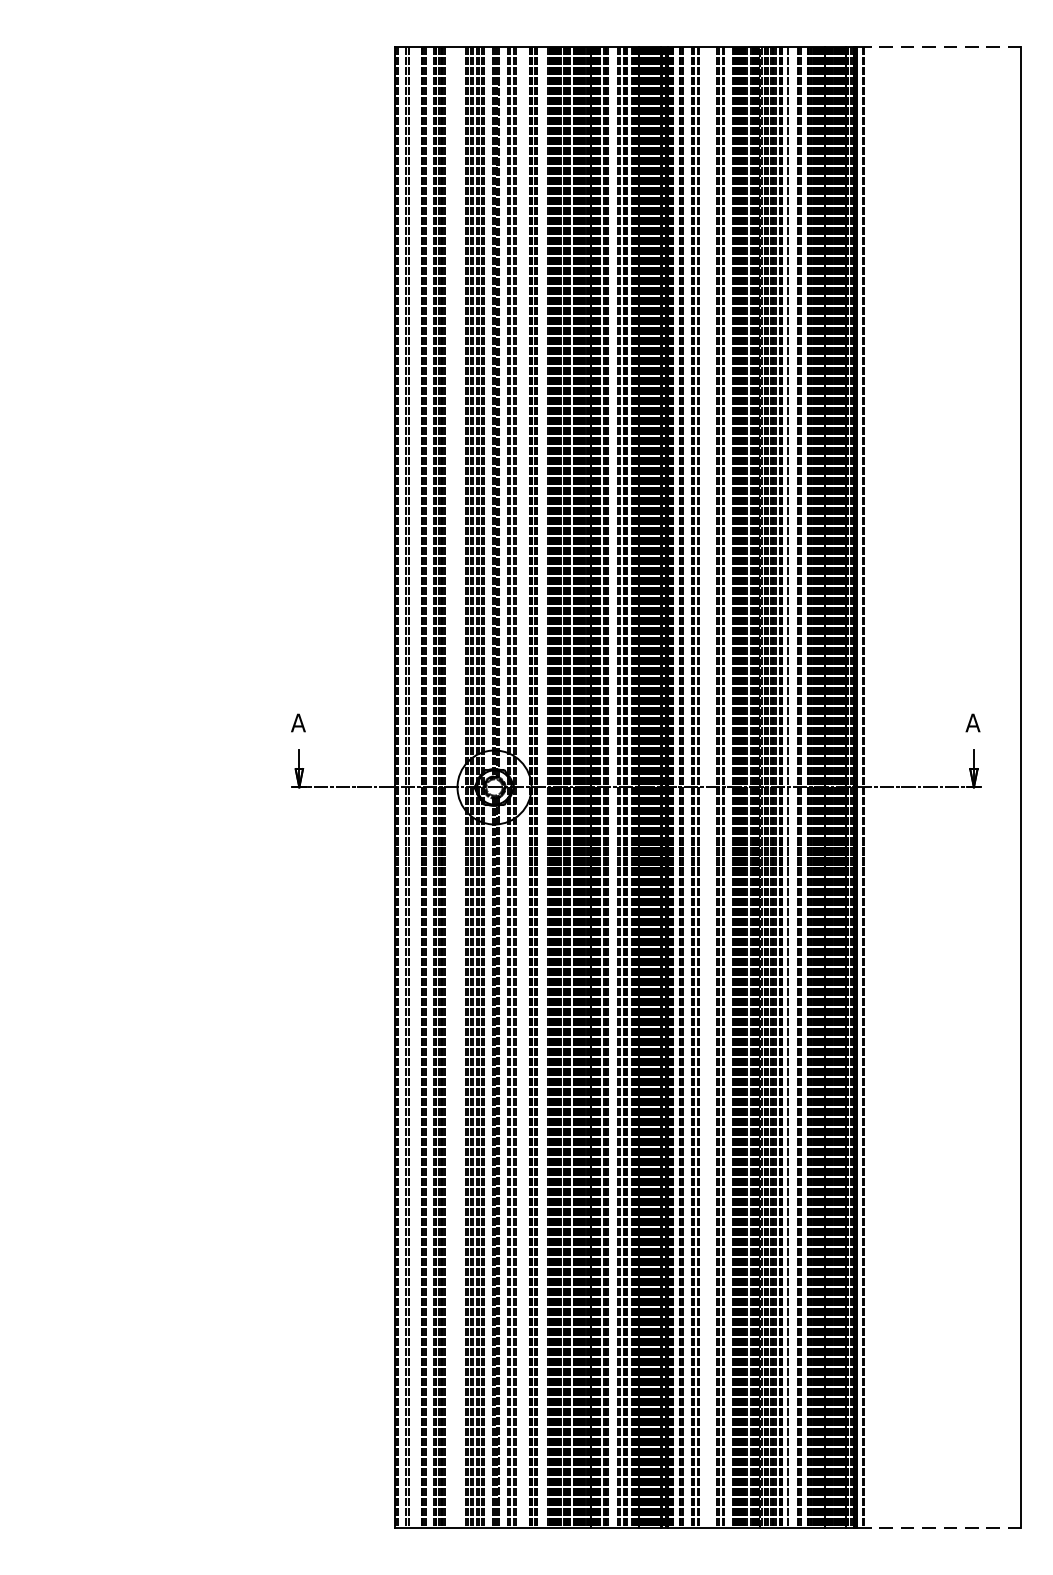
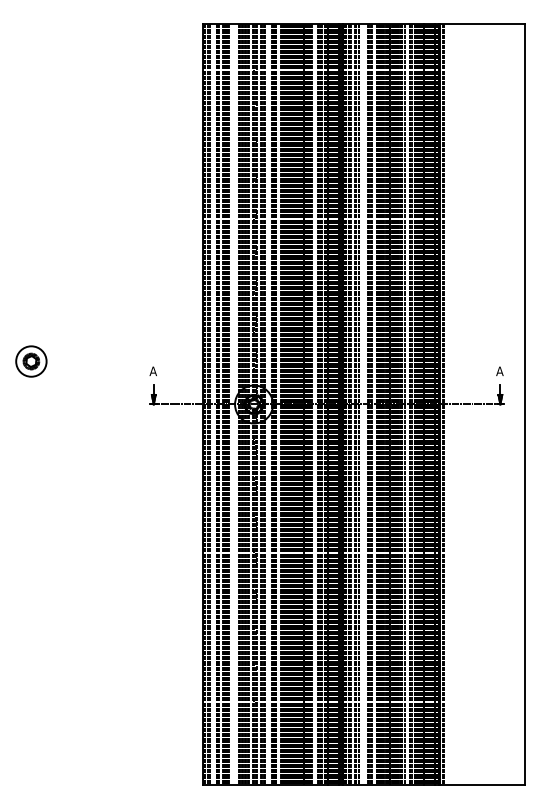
line: (939, 47) -> (482, 24), dashed -> solid
part: (61, 703) -> (31, 361), added
line: (939, 1527) -> (482, 784), dashed -> solid

